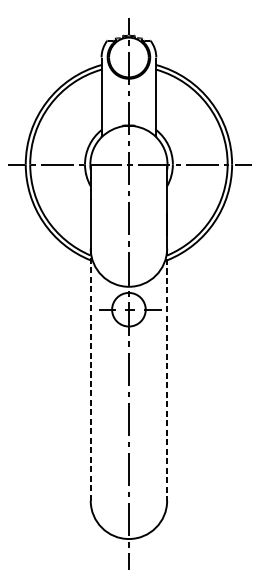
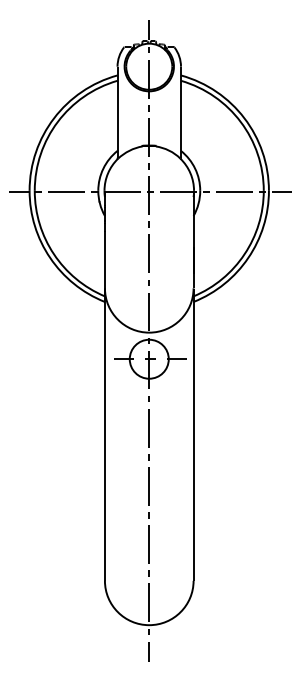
line: (90, 374) -> (104, 434), dashed -> solid
line: (167, 375) -> (193, 435), dashed -> solid

